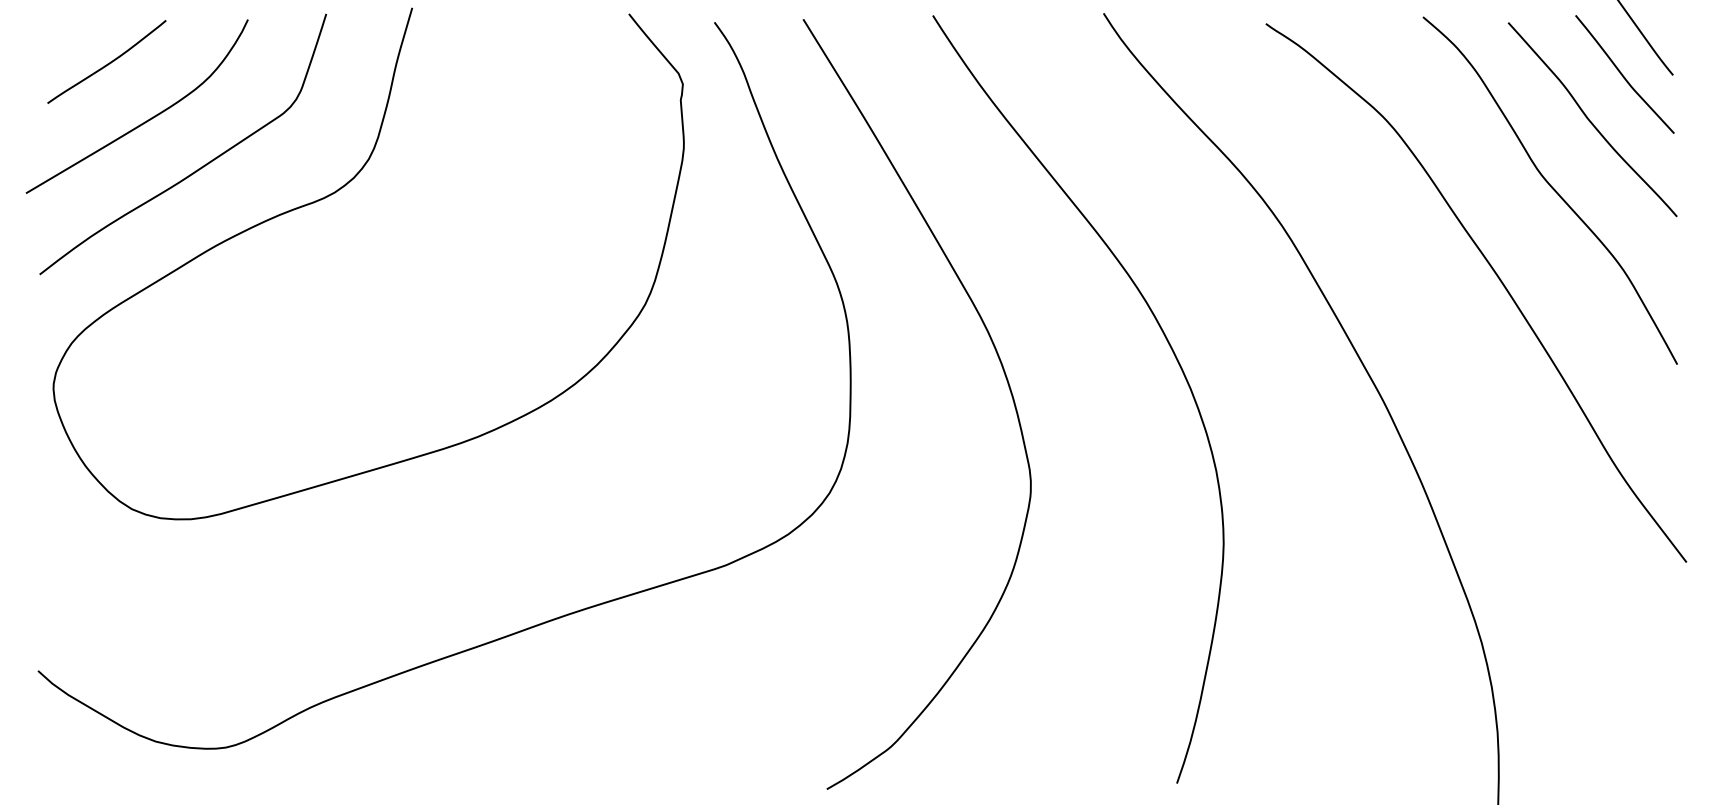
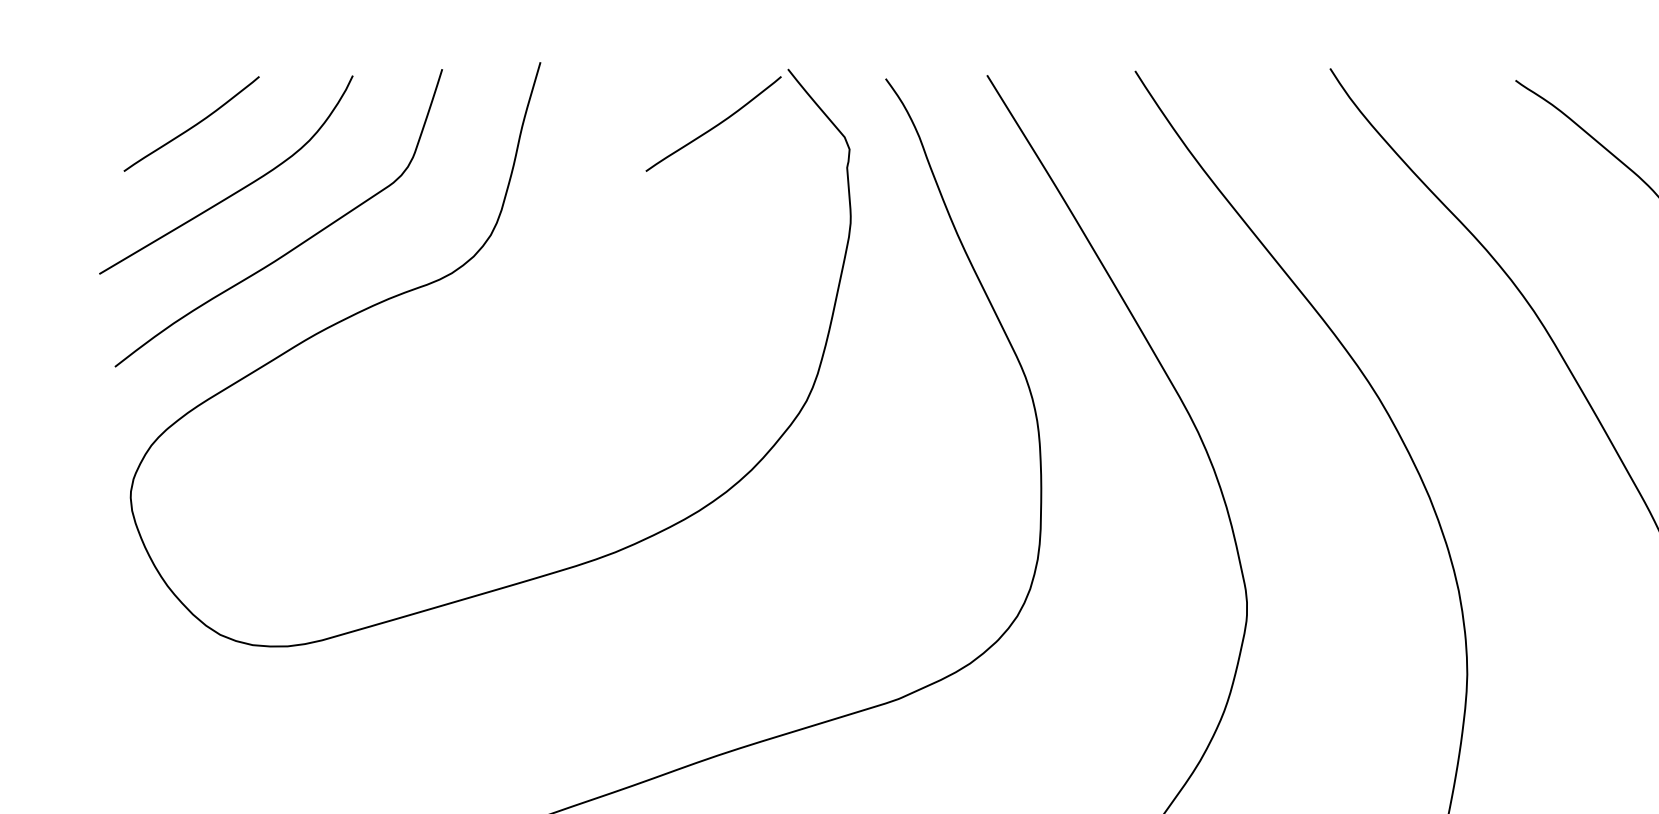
curve: (564, 63) -> (714, 125), added

